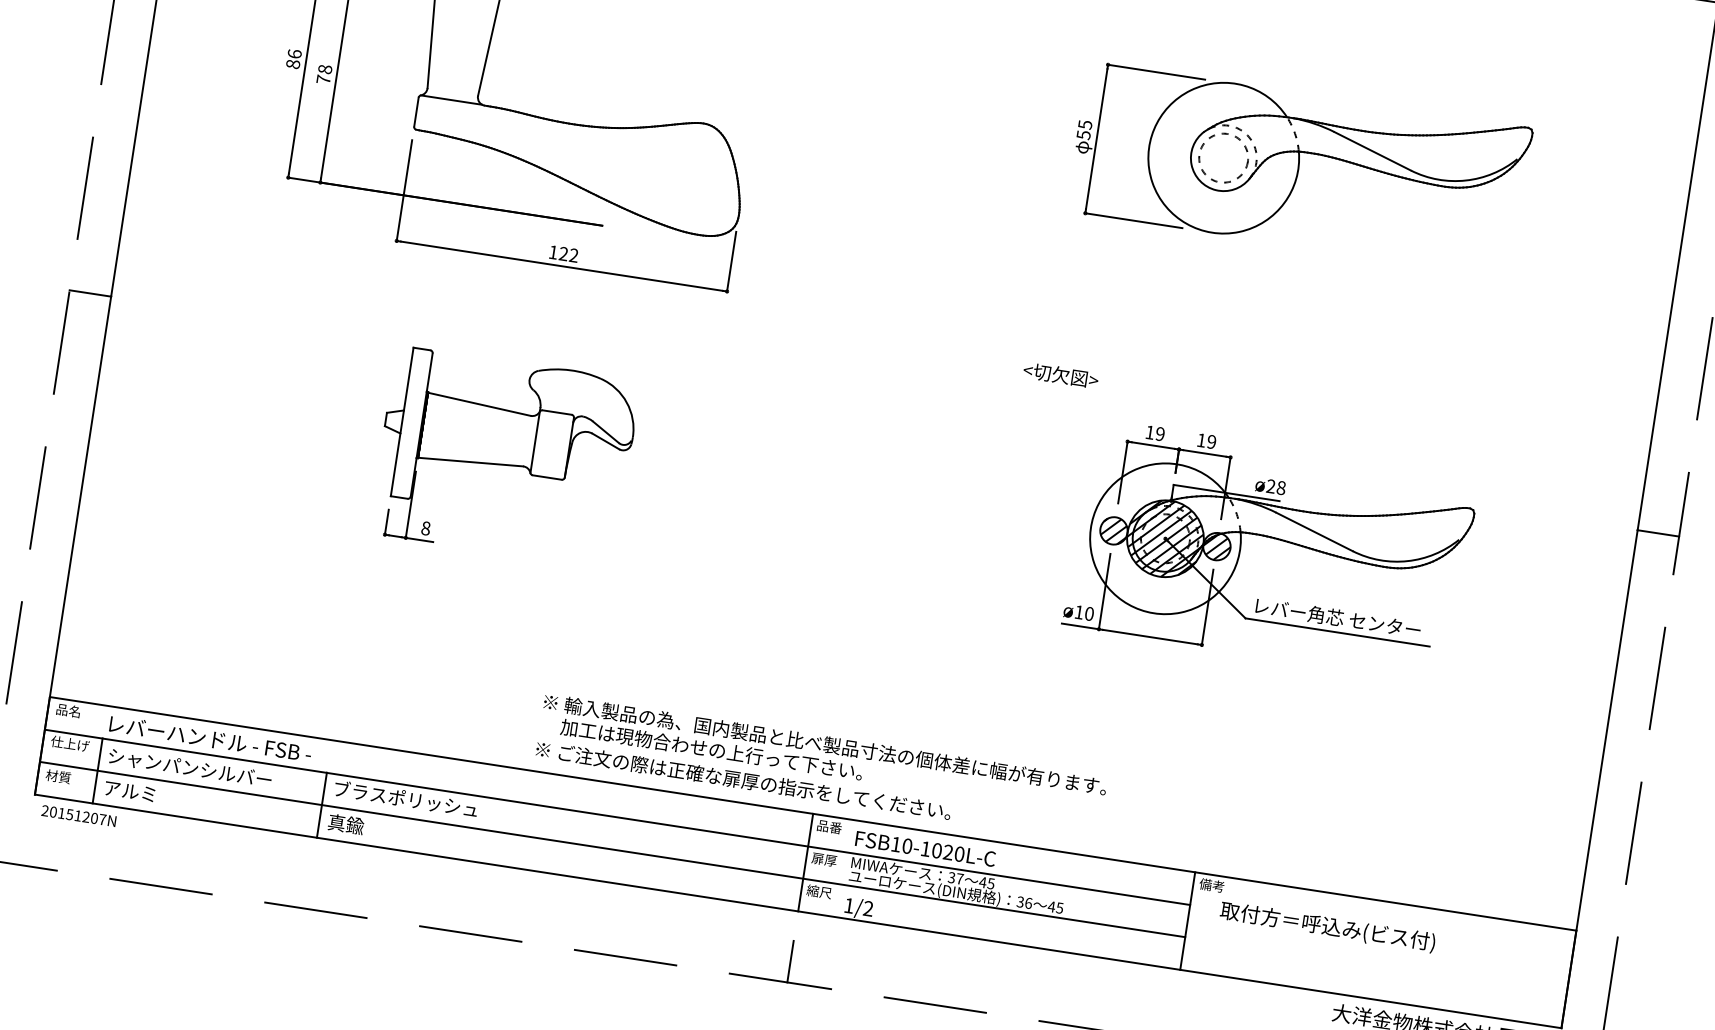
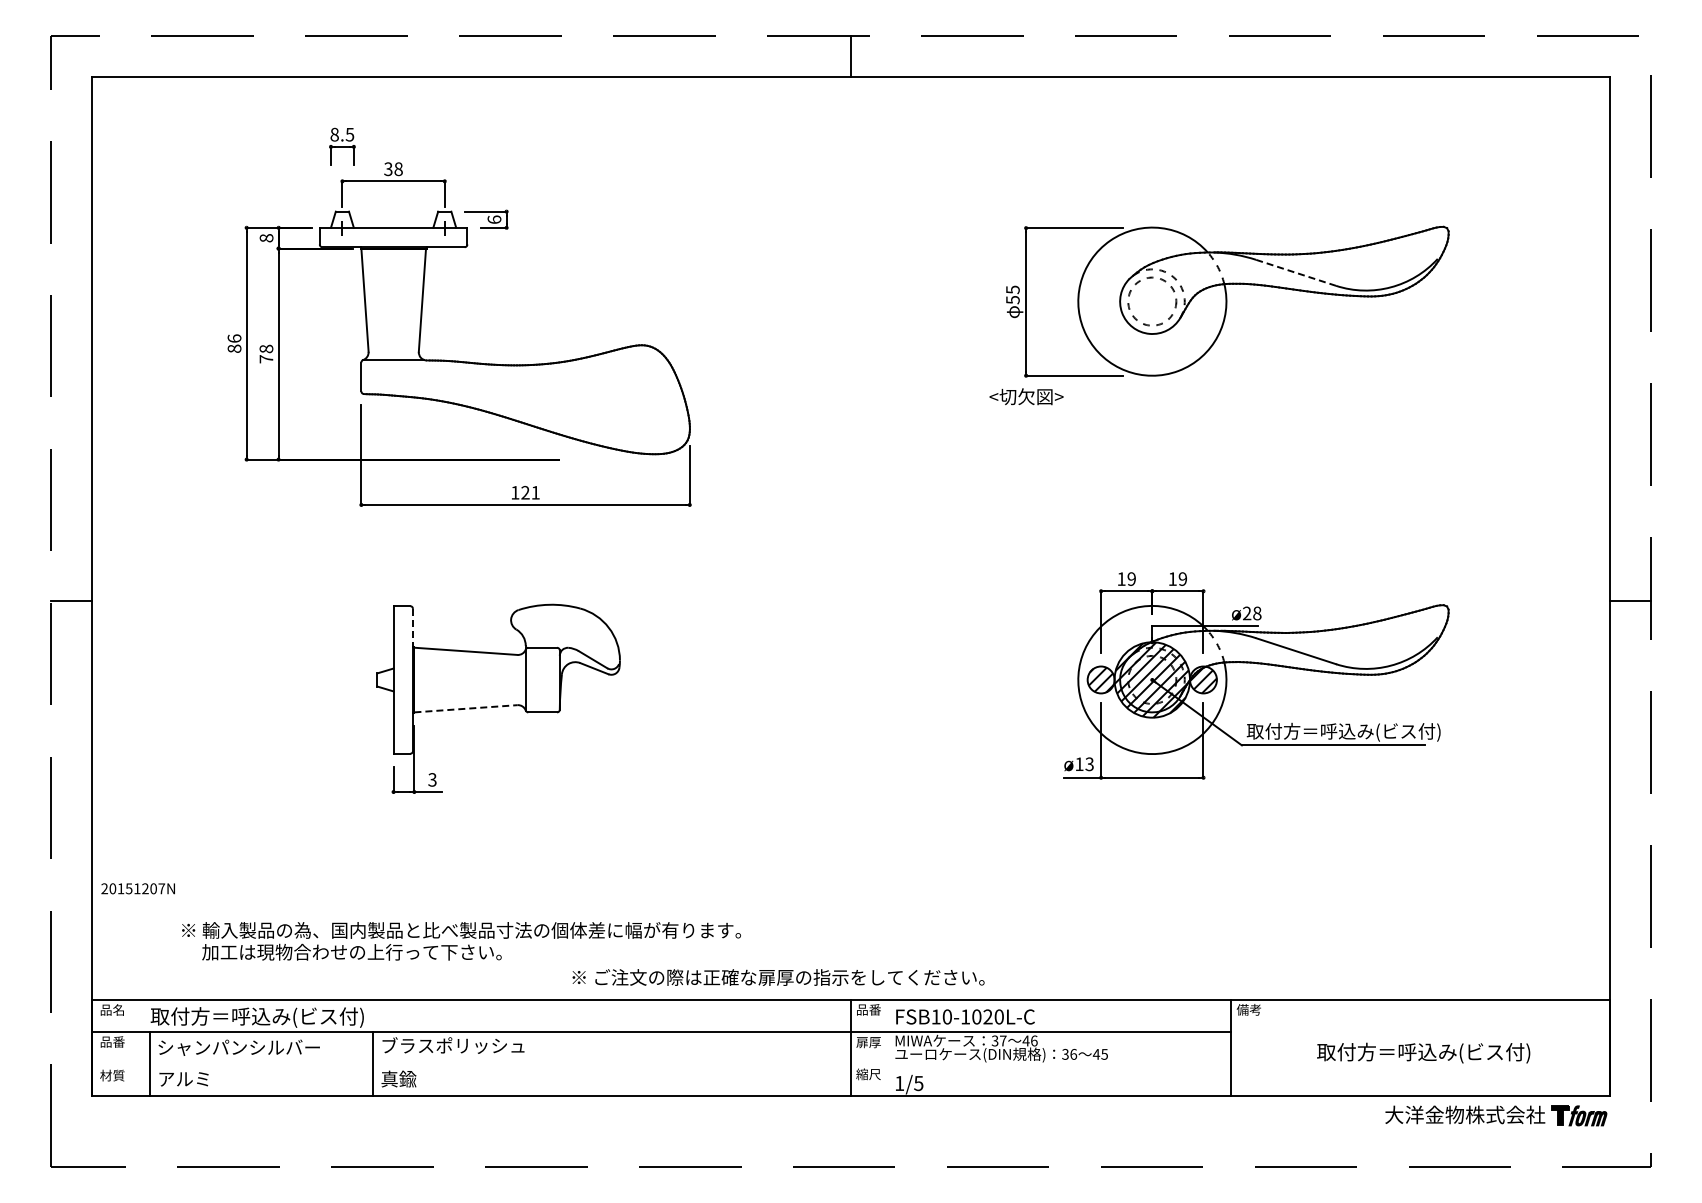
line: (1372, 150) -> (1295, 272), solid -> dashed
text: (573, 255) -> (535, 492), 122 -> 121
line: (429, 373) -> (412, 628), solid -> dashed
text: (1060, 375) -> (1026, 396), moved
line: (471, 461) -> (466, 708), solid -> dashed
text: (426, 528) -> (432, 779), 8 -> 3
text: (1089, 614) -> (1089, 764), ø10 -> ø13
text: (1349, 620) -> (1343, 731), レバー角芯 センター -> 取付方＝呼込み(ビス付)
text: (212, 740) -> (256, 1017), レバーハンドル - FSB - -> 取付方＝呼込み(ビス付)
text: (69, 743) -> (118, 1041), 仕上げ -> 品番
text: (823, 755) -> (461, 941), moved
text: (78, 815) -> (137, 888), moved
line: (612, 850) -> (661, 1064), removed
text: (991, 883) -> (1034, 1040), 45 -> 46
text: (868, 908) -> (918, 1083), 1/2 -> 1/5
text: (1327, 926) -> (1423, 1052), moved
line: (791, 961) -> (851, 1146), removed

